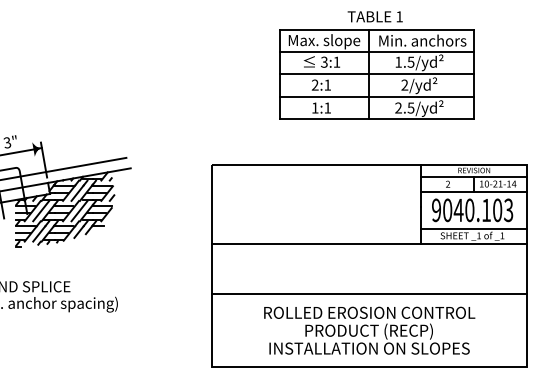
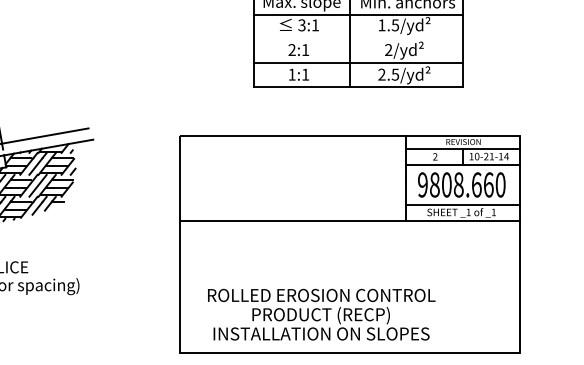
line: (376, 74) -> (358, 38), removed
text: (478, 210) -> (468, 185), 9040.103 -> 9808.660
line: (368, 293) -> (349, 274), removed
text: (369, 330) -> (321, 314), moved

